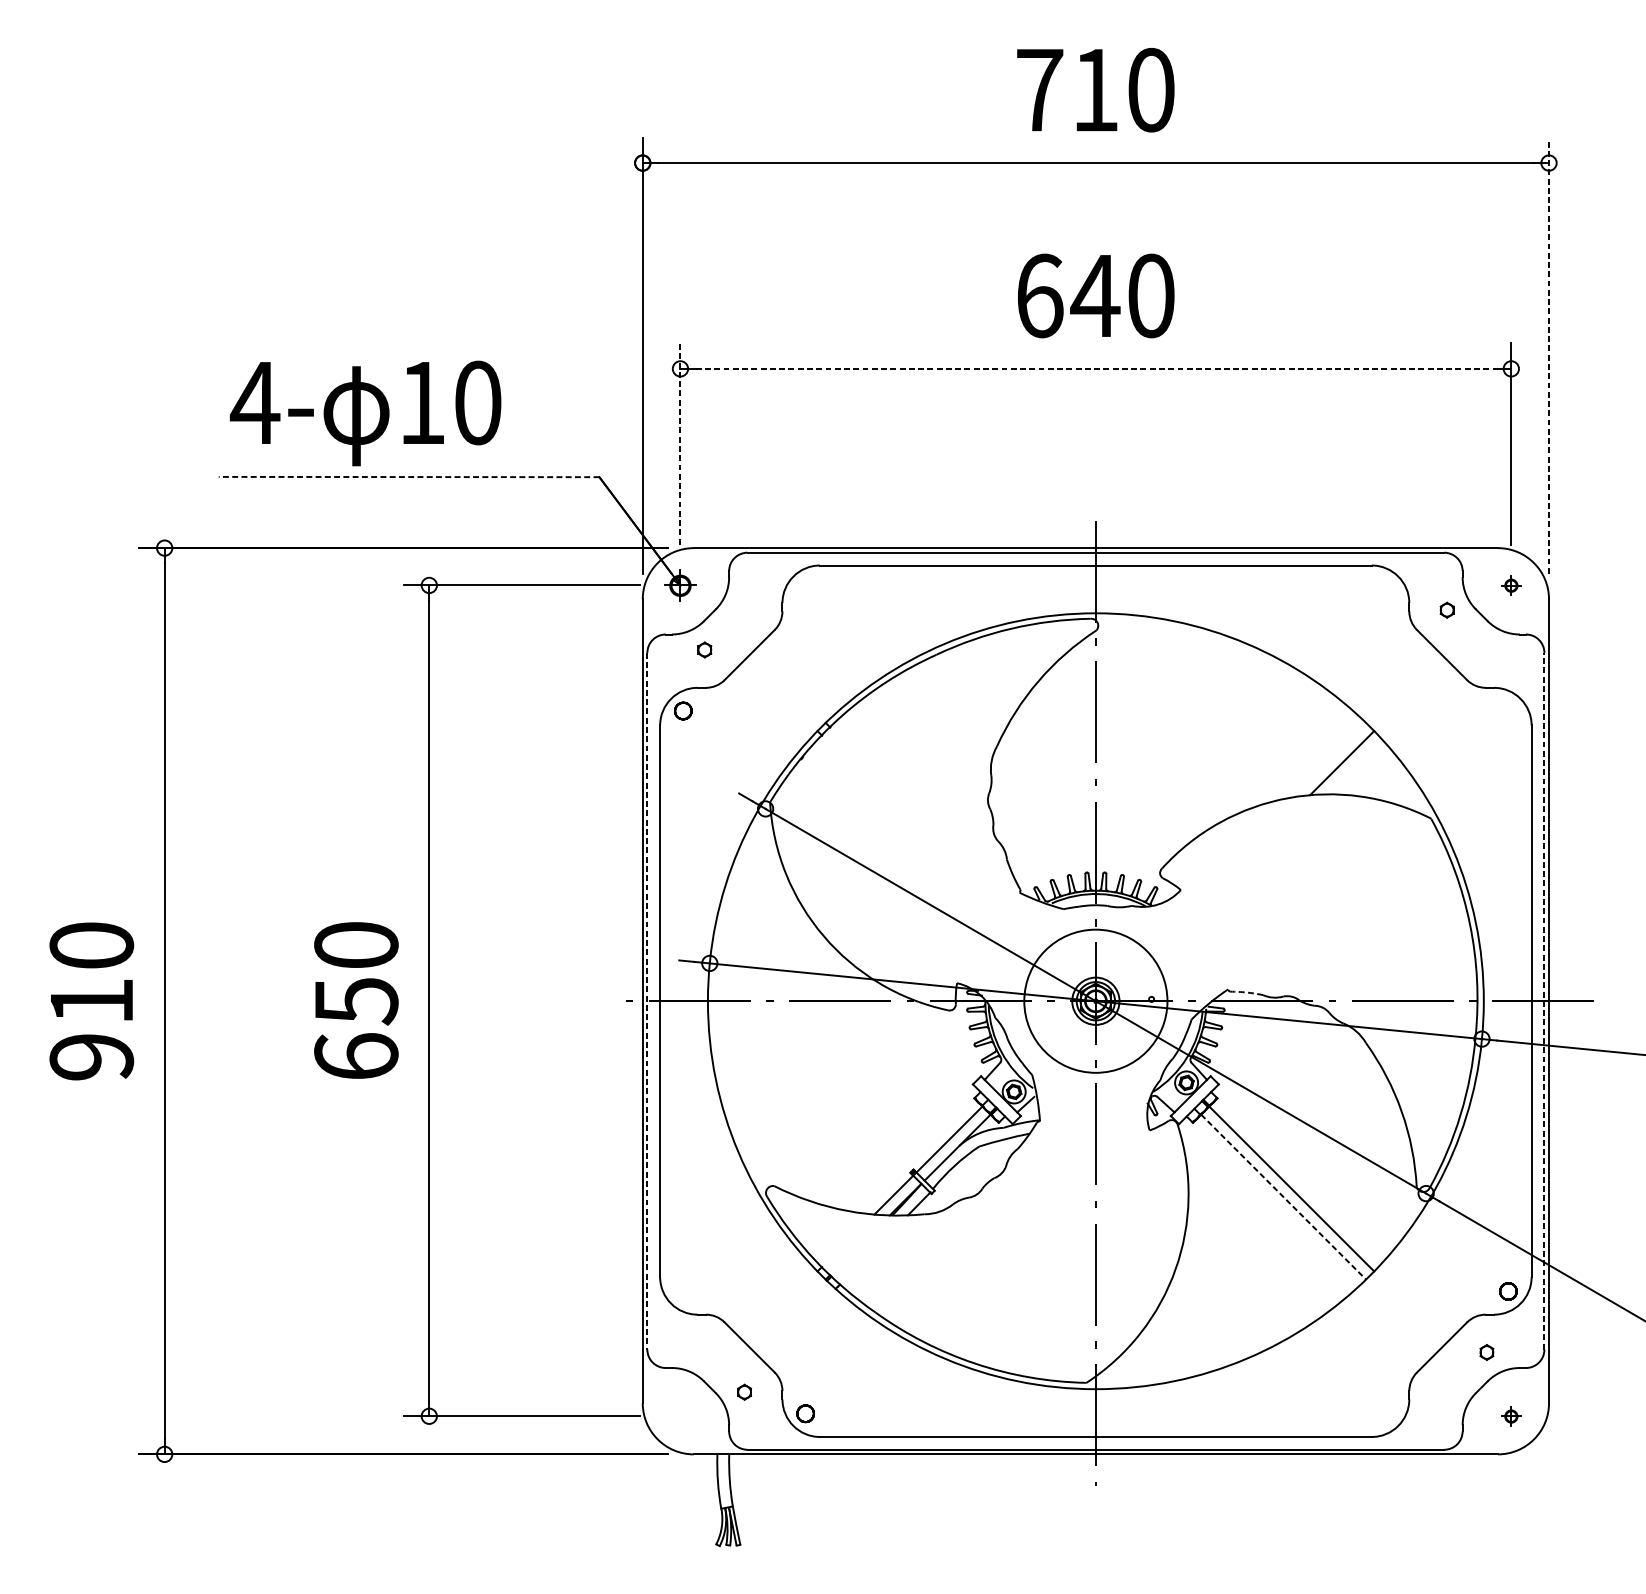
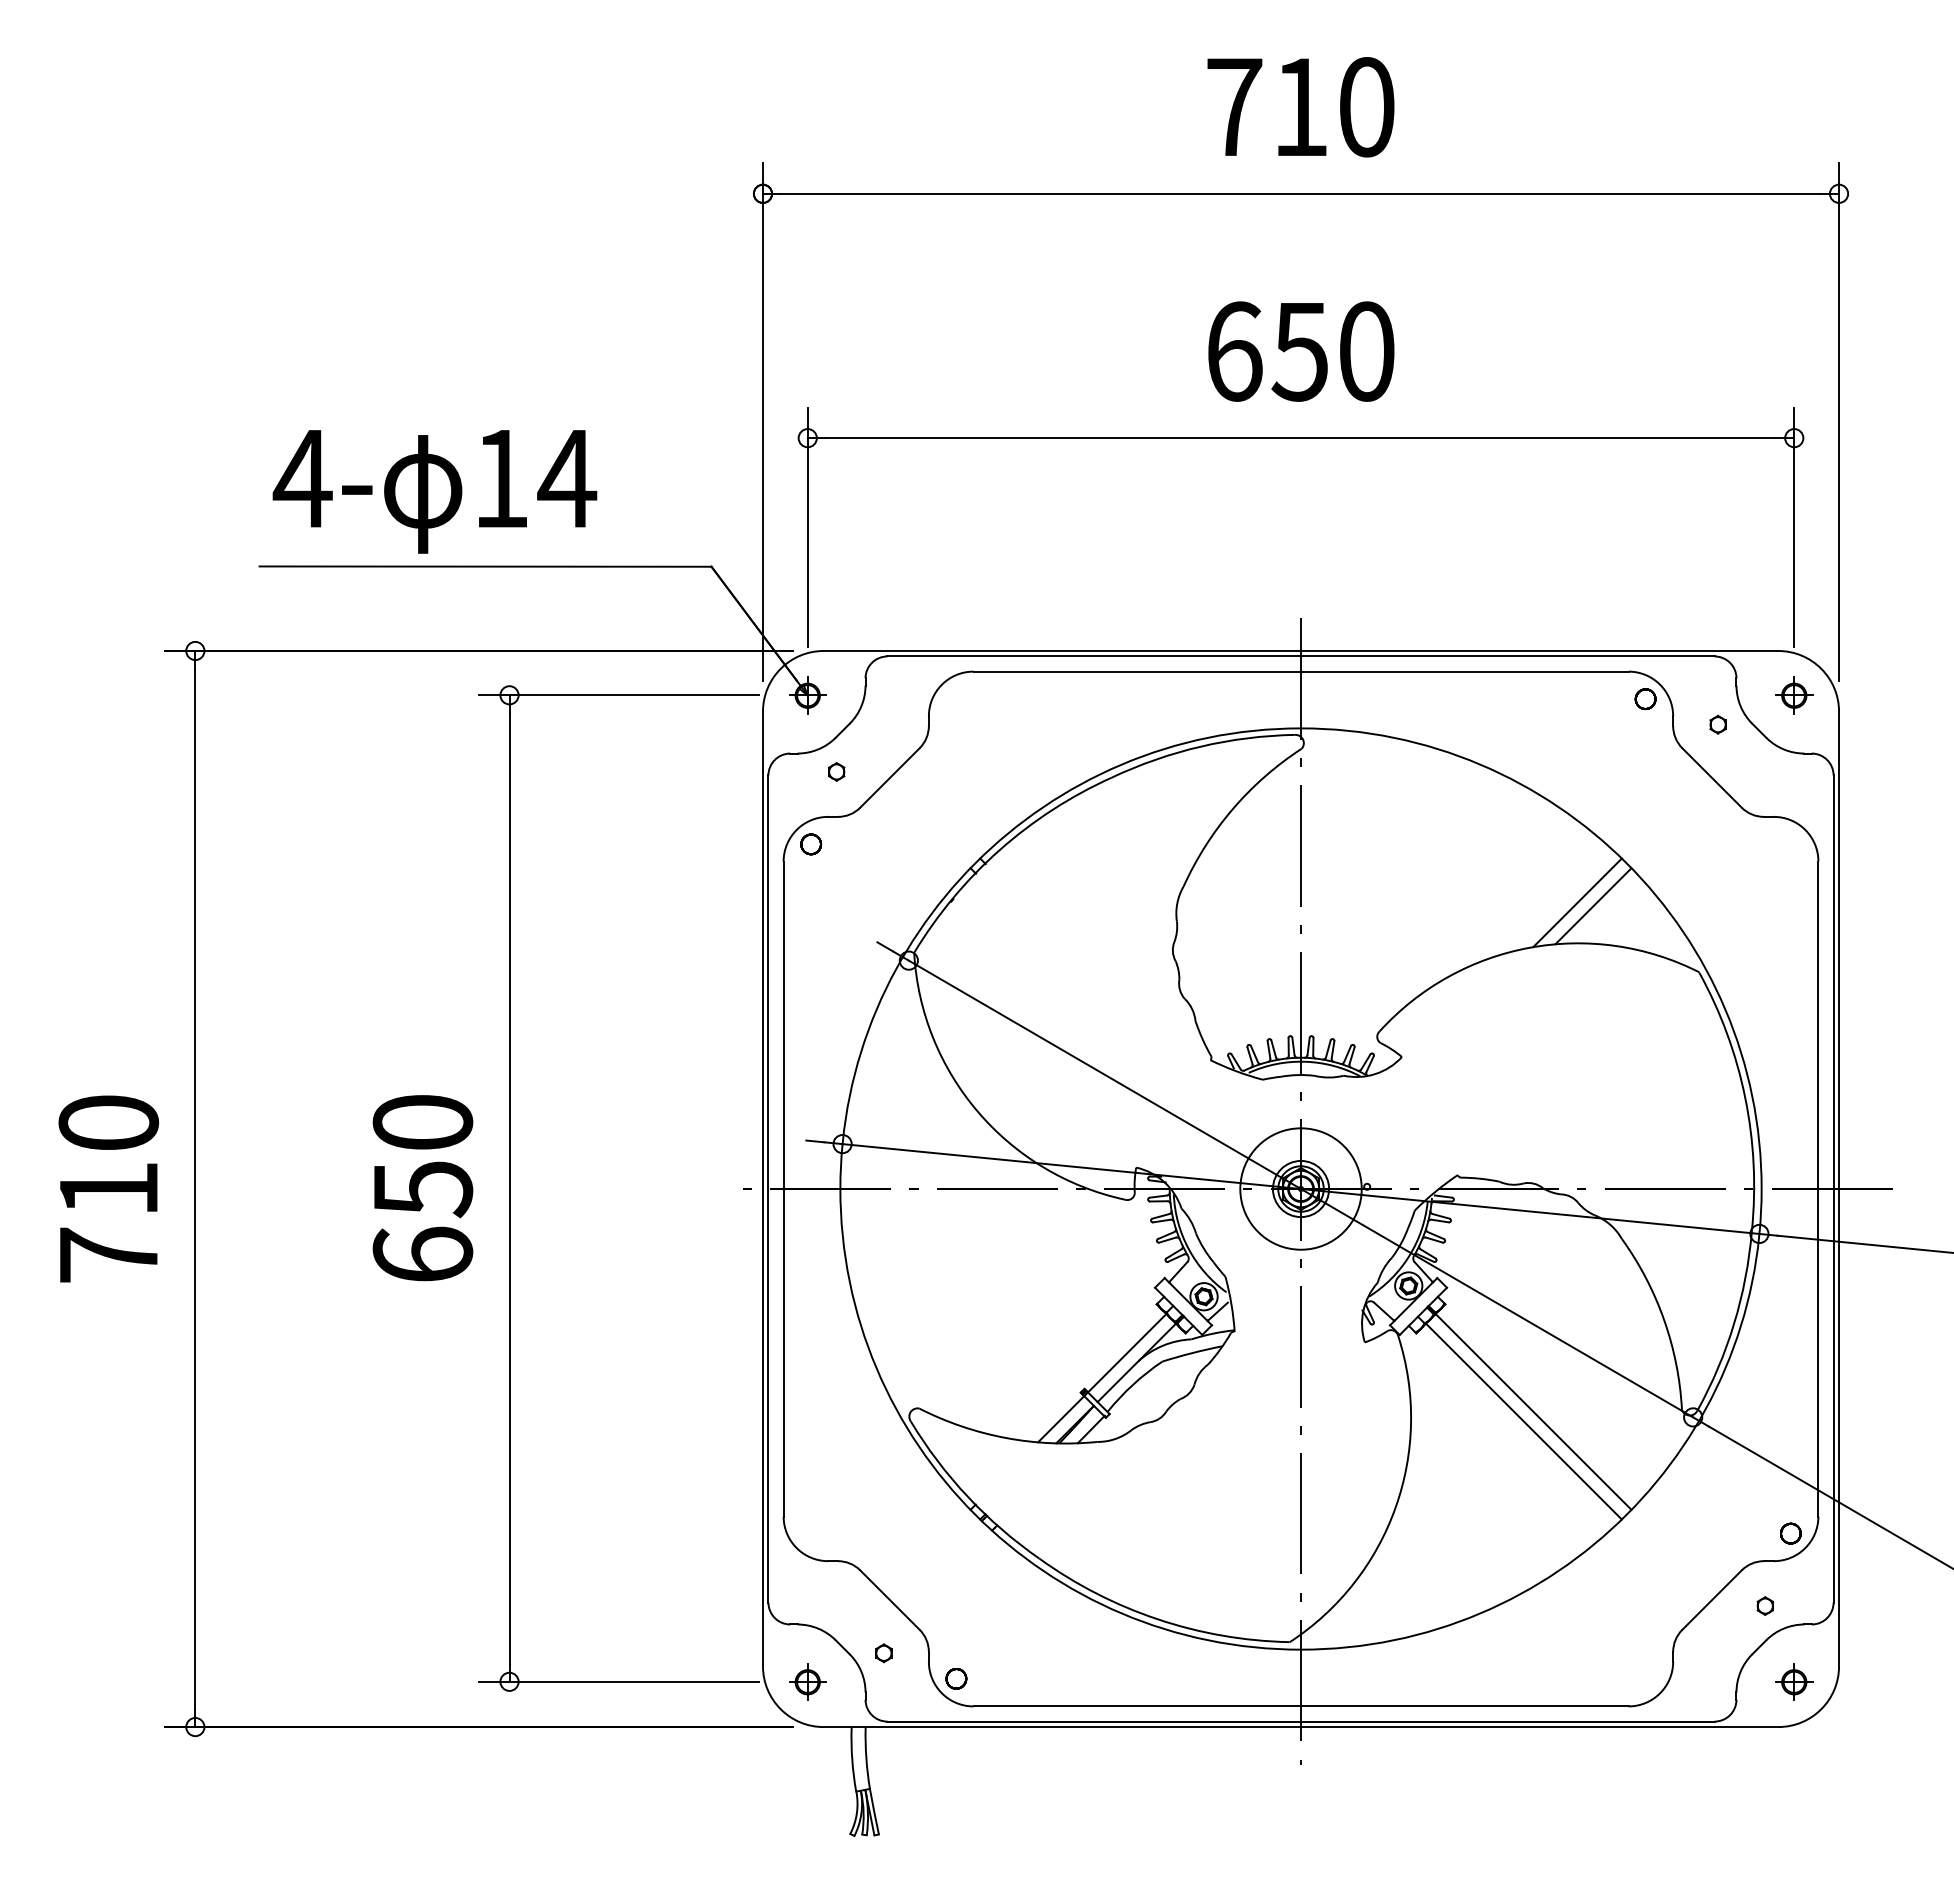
text: (1095, 296) -> (1300, 352), 640 -> 650
line: (1549, 355) -> (1839, 422), dashed -> solid
line: (1096, 369) -> (1301, 438), dashed -> solid
text: (478, 402) -> (567, 478), 10 -> 14
line: (680, 443) -> (807, 526), dashed -> solid
line: (409, 476) -> (485, 566), dashed -> solid
part: (1511, 585) -> (1794, 695), size x1.67
part: (1386, 588) -> (1645, 699), added
line: (1328, 759) -> (1577, 902), added
arc: (1247, 992) -> (1480, 1178), dashed -> solid
circle: (1095, 1000) -> (1300, 1188), size x0.71
line: (647, 1001) -> (768, 1189), dashed -> solid
line: (1544, 1001) -> (1833, 1189), dashed -> solid
text: (91, 1056) -> (108, 1254), 910 -> 710
line: (1284, 1197) -> (1524, 1421), dashed -> solid
part: (680, 1416) -> (807, 1681), added
part: (1511, 1416) -> (1794, 1681), size x1.67

